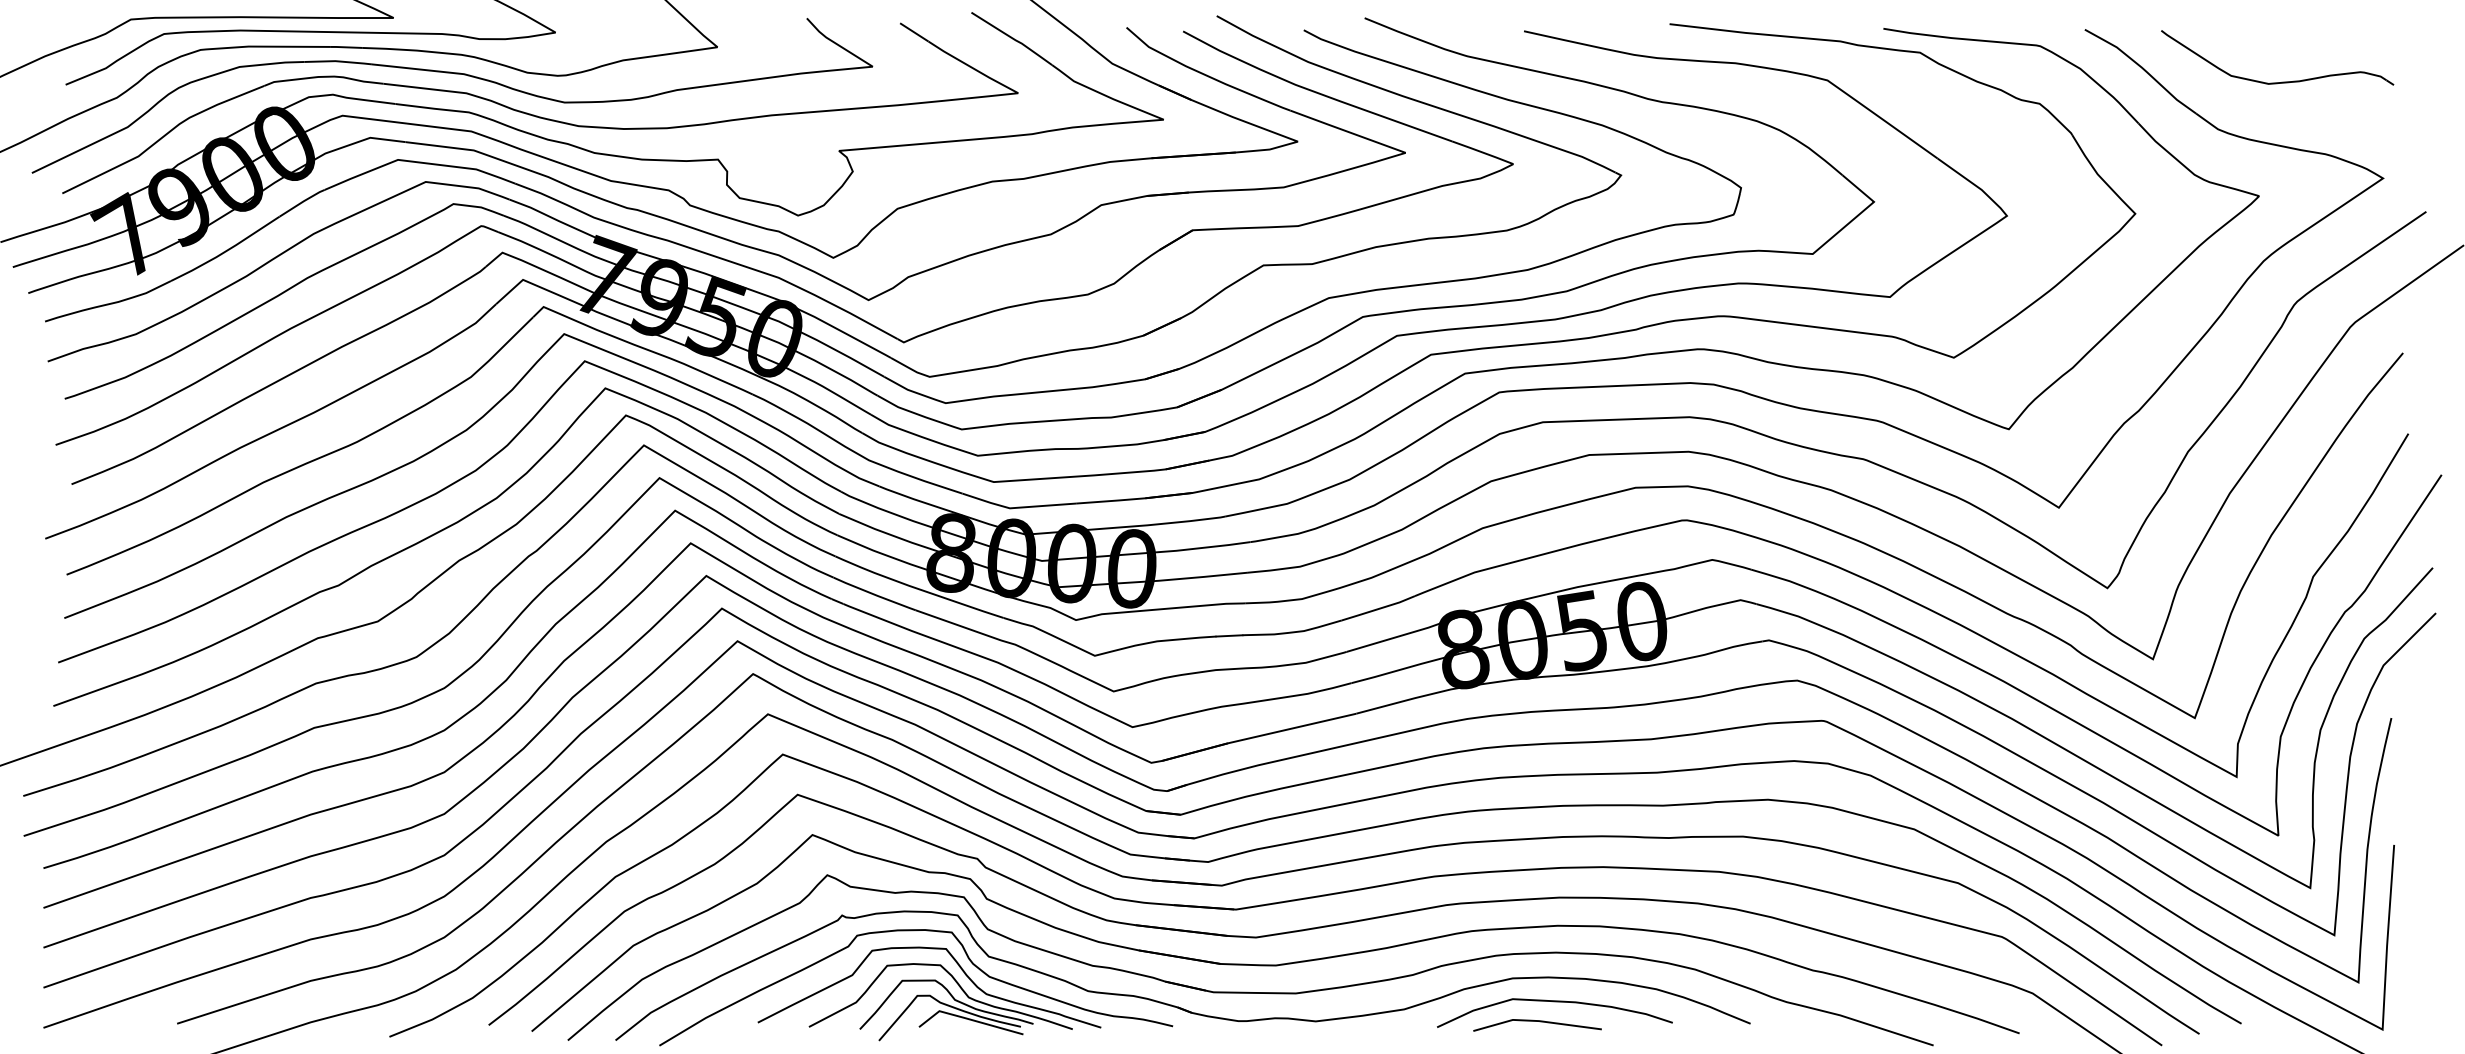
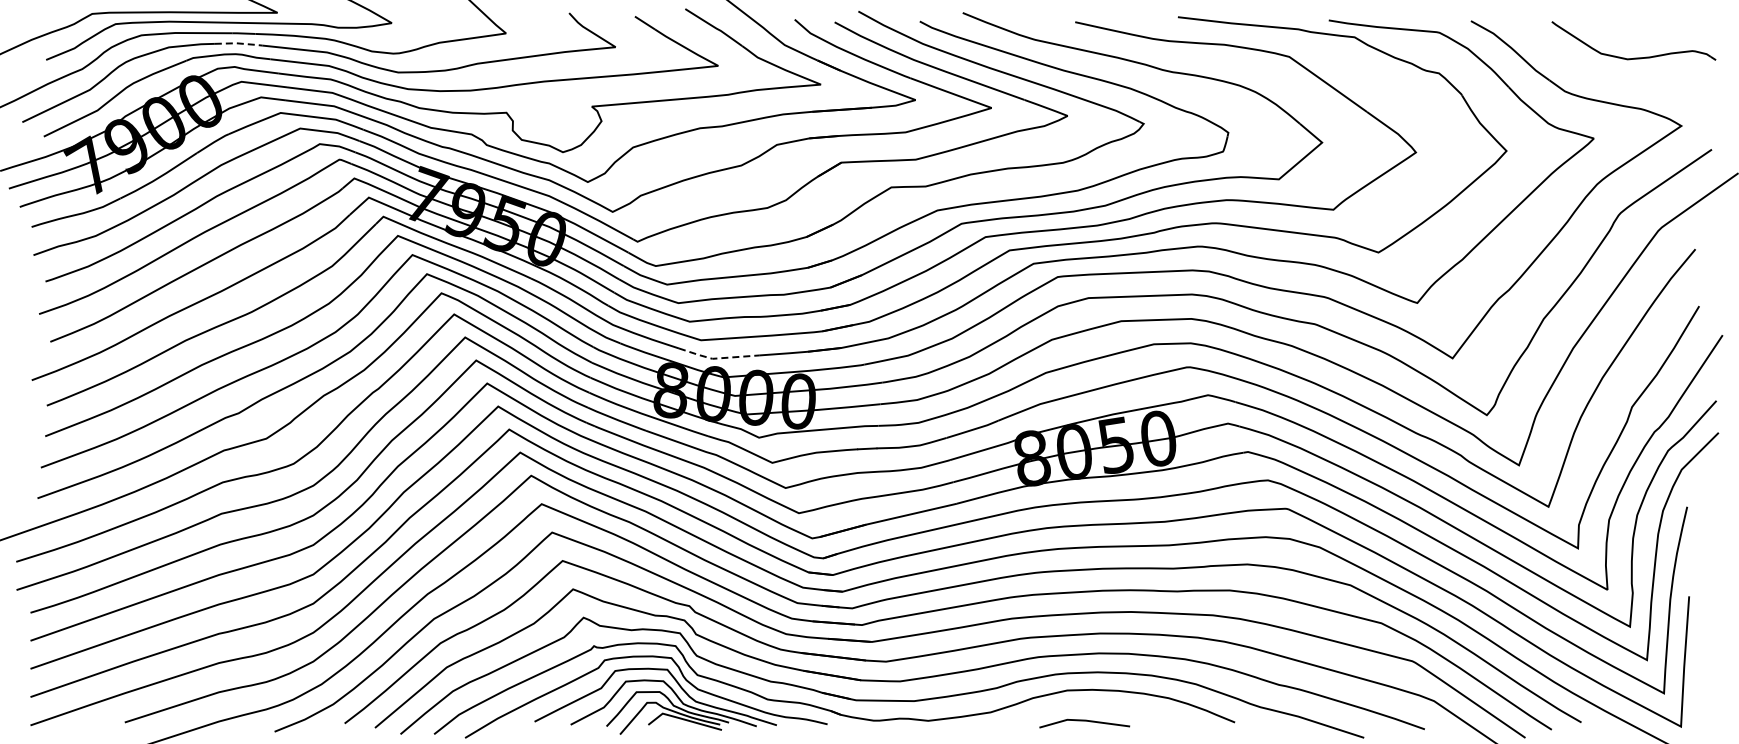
line: (339, 61) -> (239, 43), solid -> dashed
part: (2278, 81) -> (1634, 57), moved
line: (1015, 507) -> (716, 358), solid -> dashed
curve: (1554, 1002) -> (1096, 707), removed

